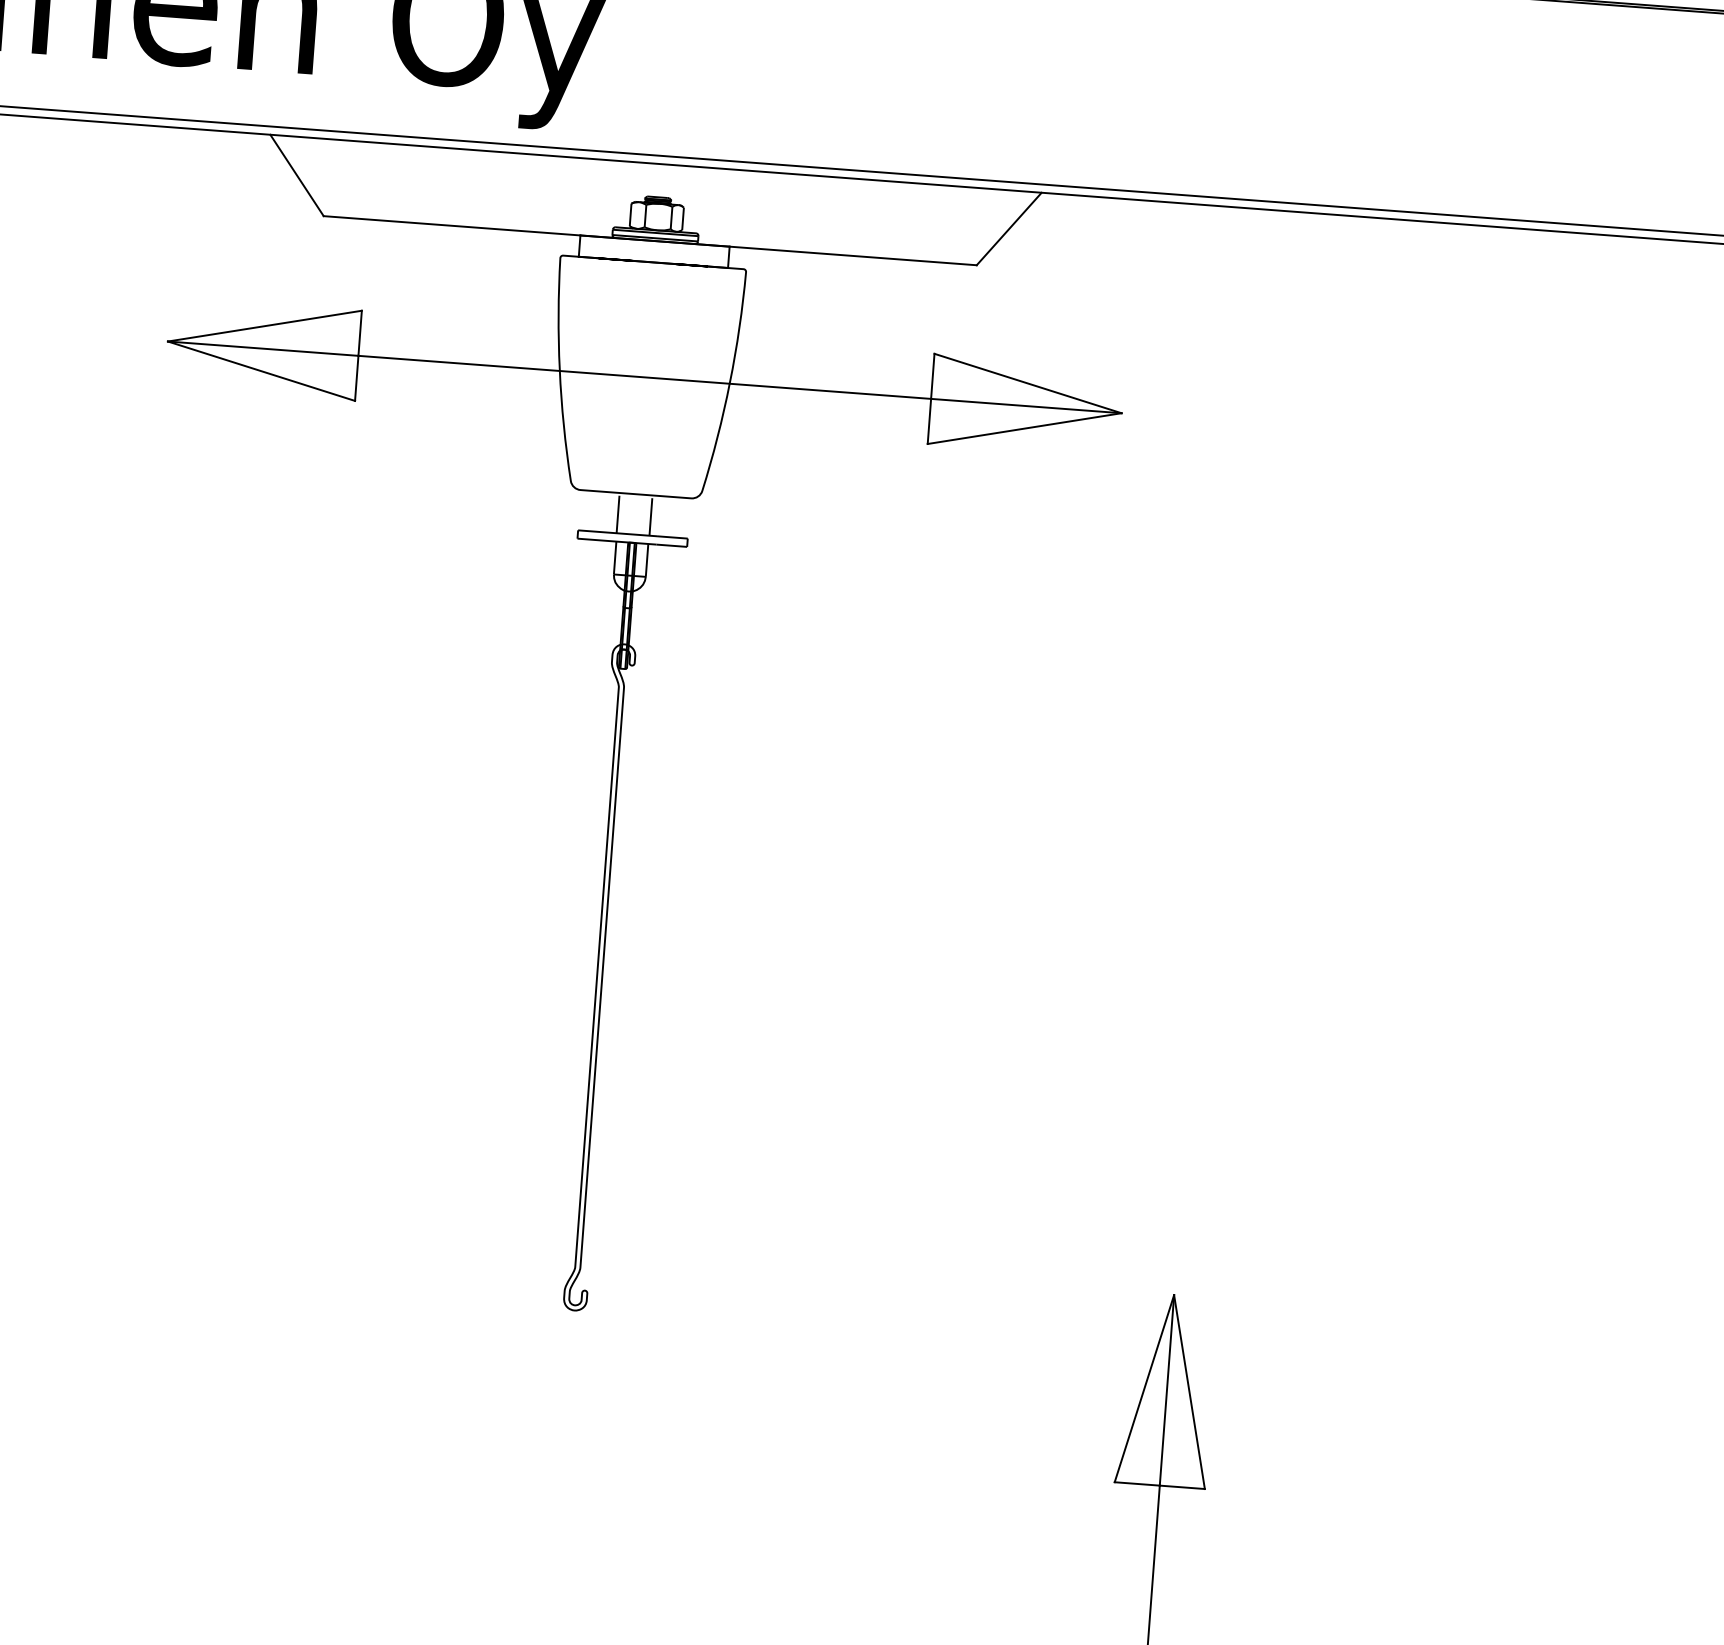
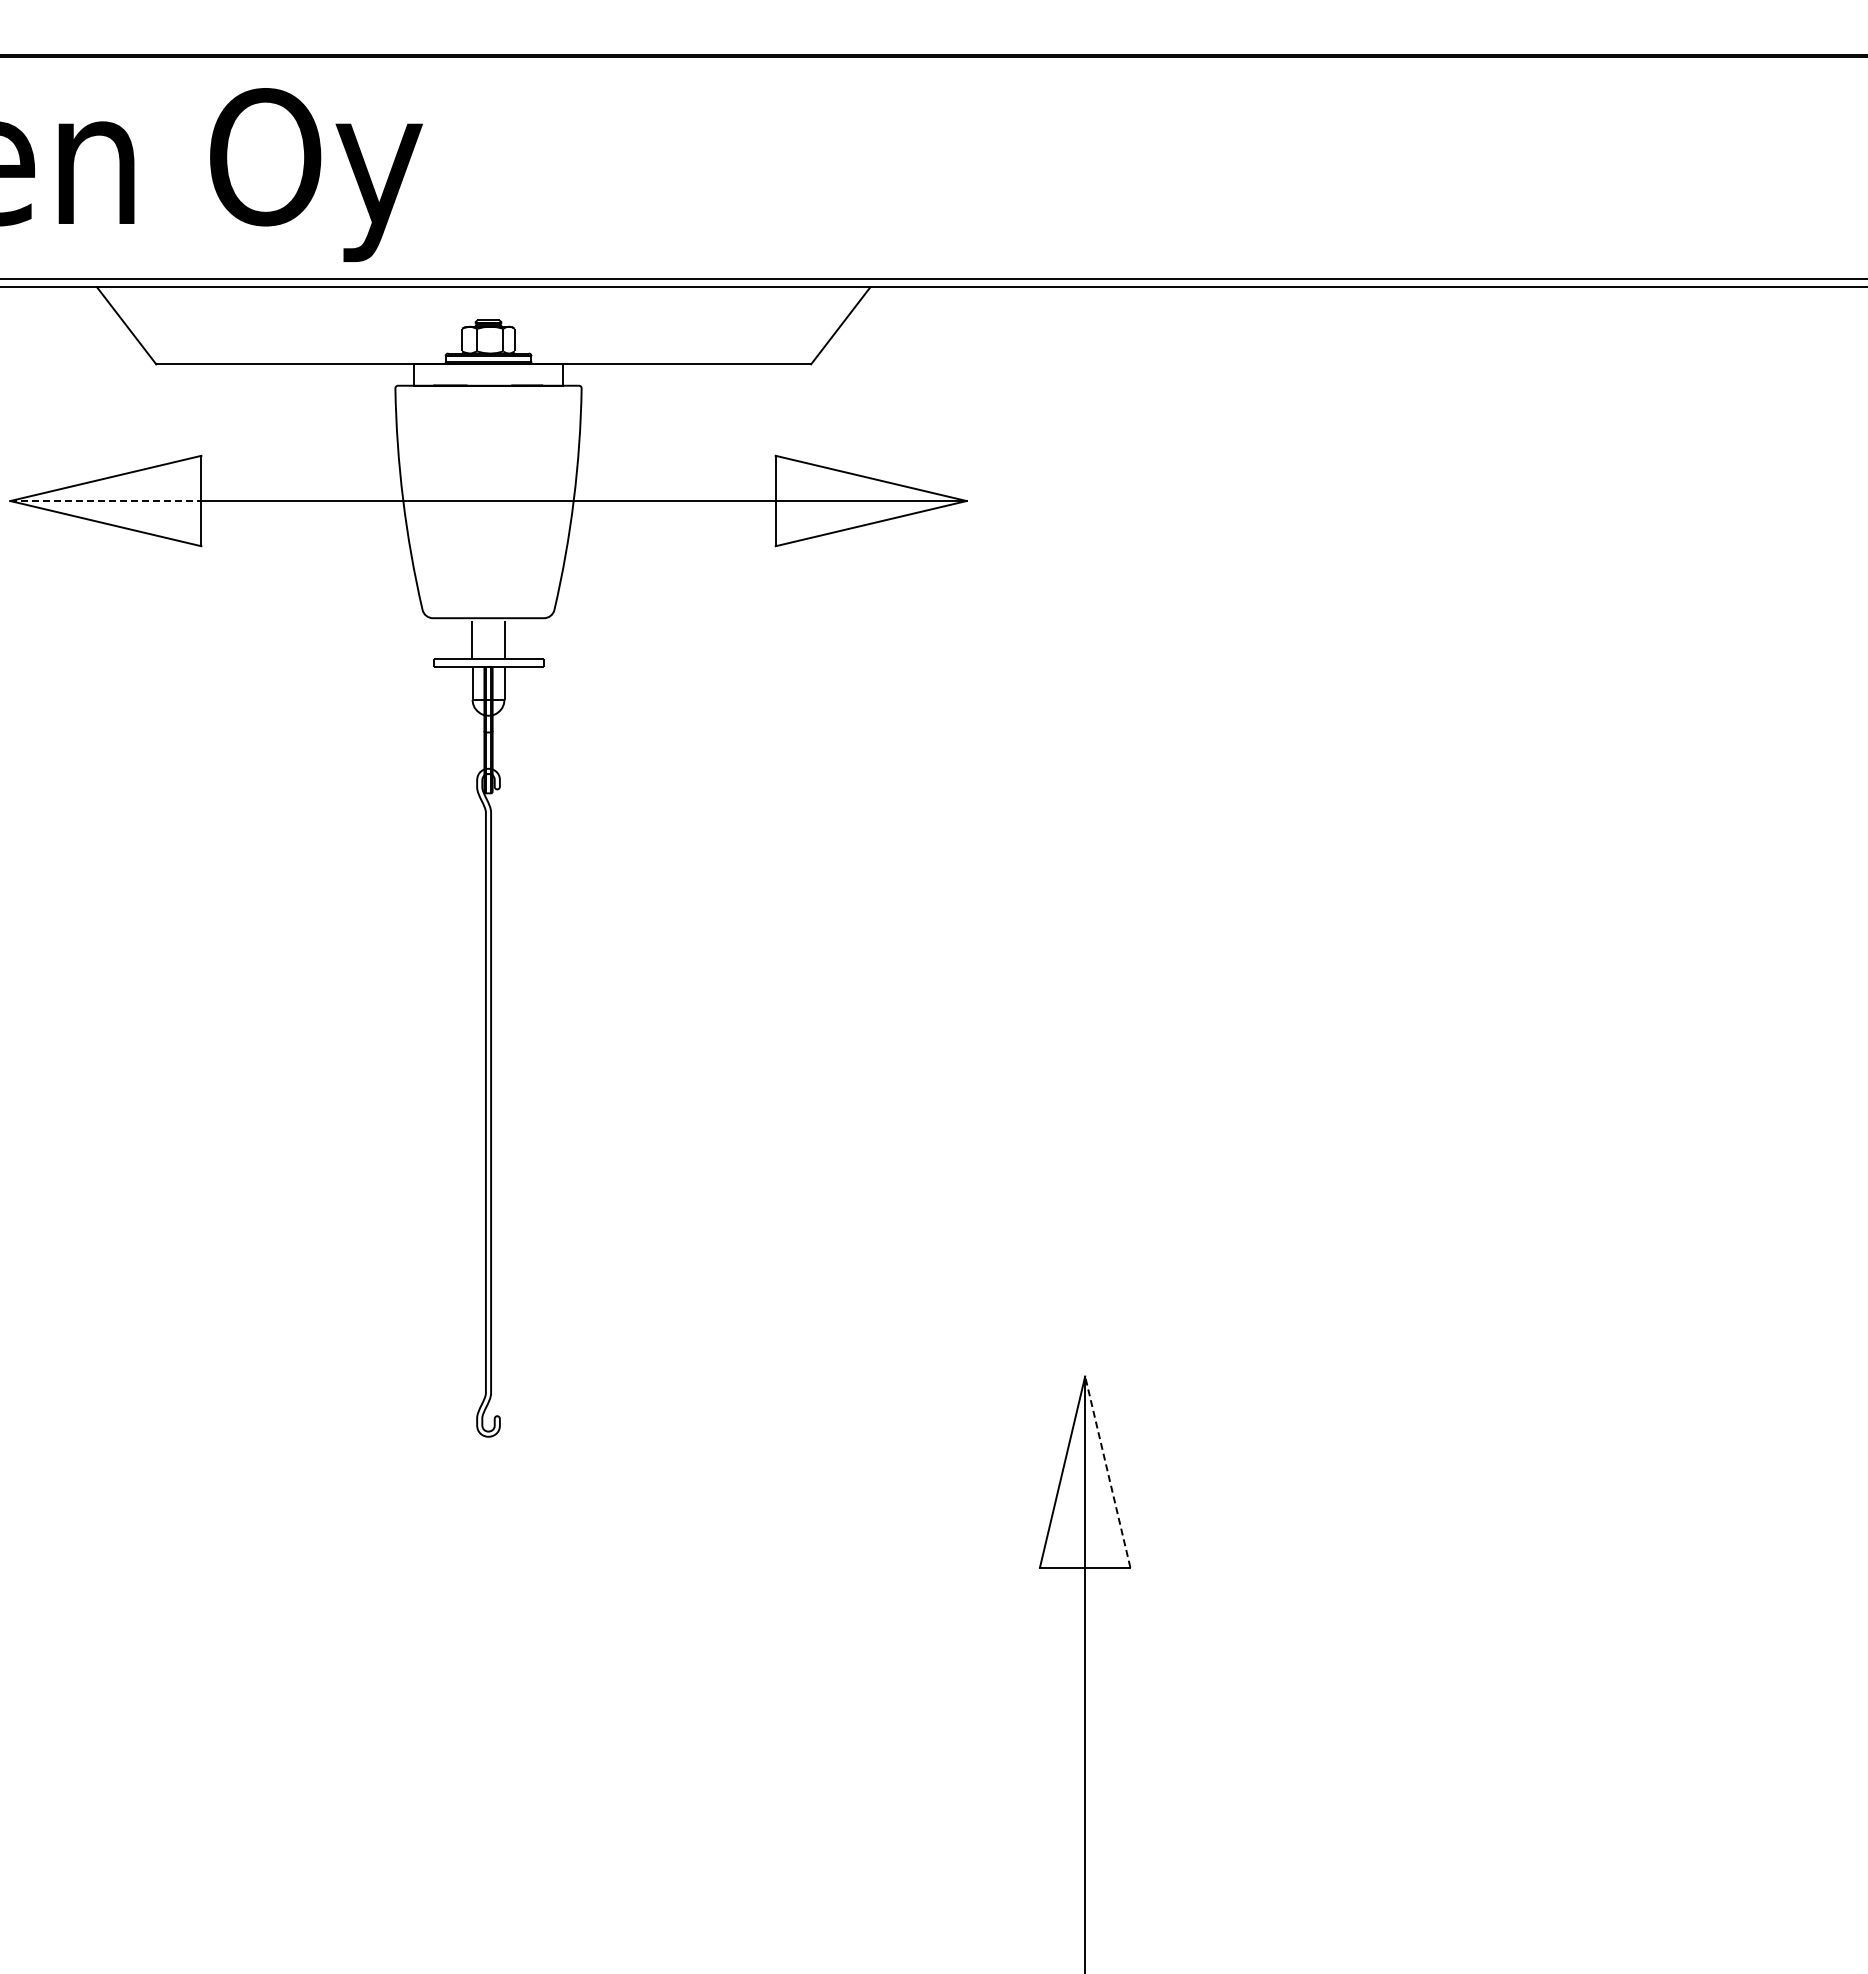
line: (262, 349) -> (105, 501), solid -> dashed
line: (1189, 1391) -> (1107, 1471), solid -> dashed

